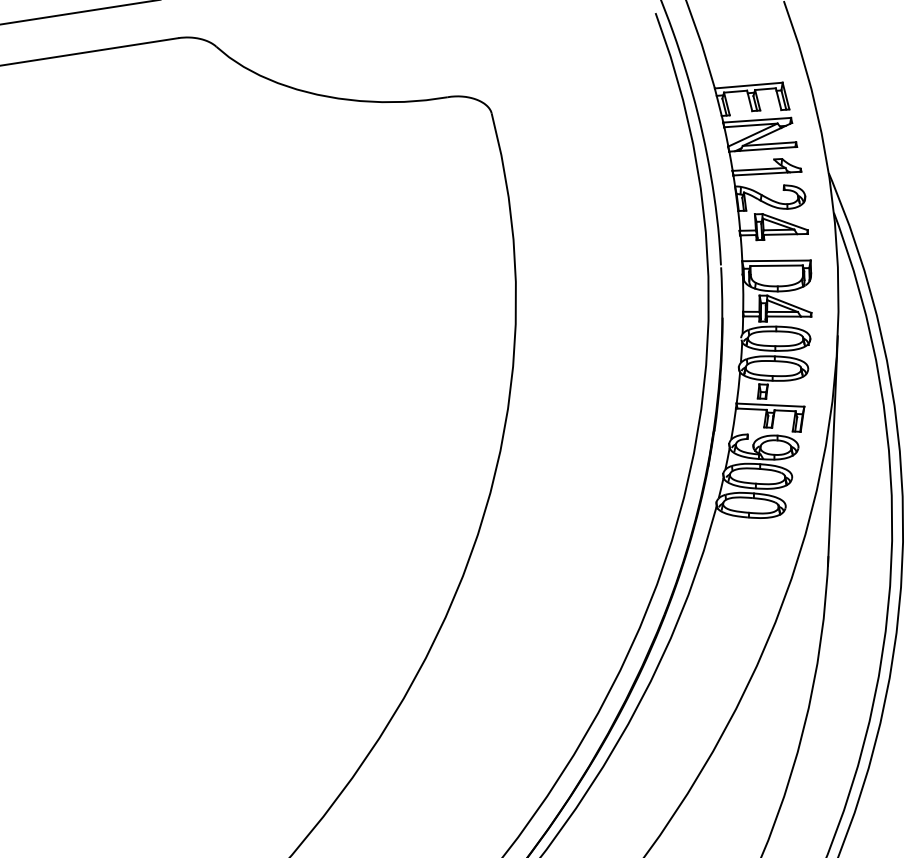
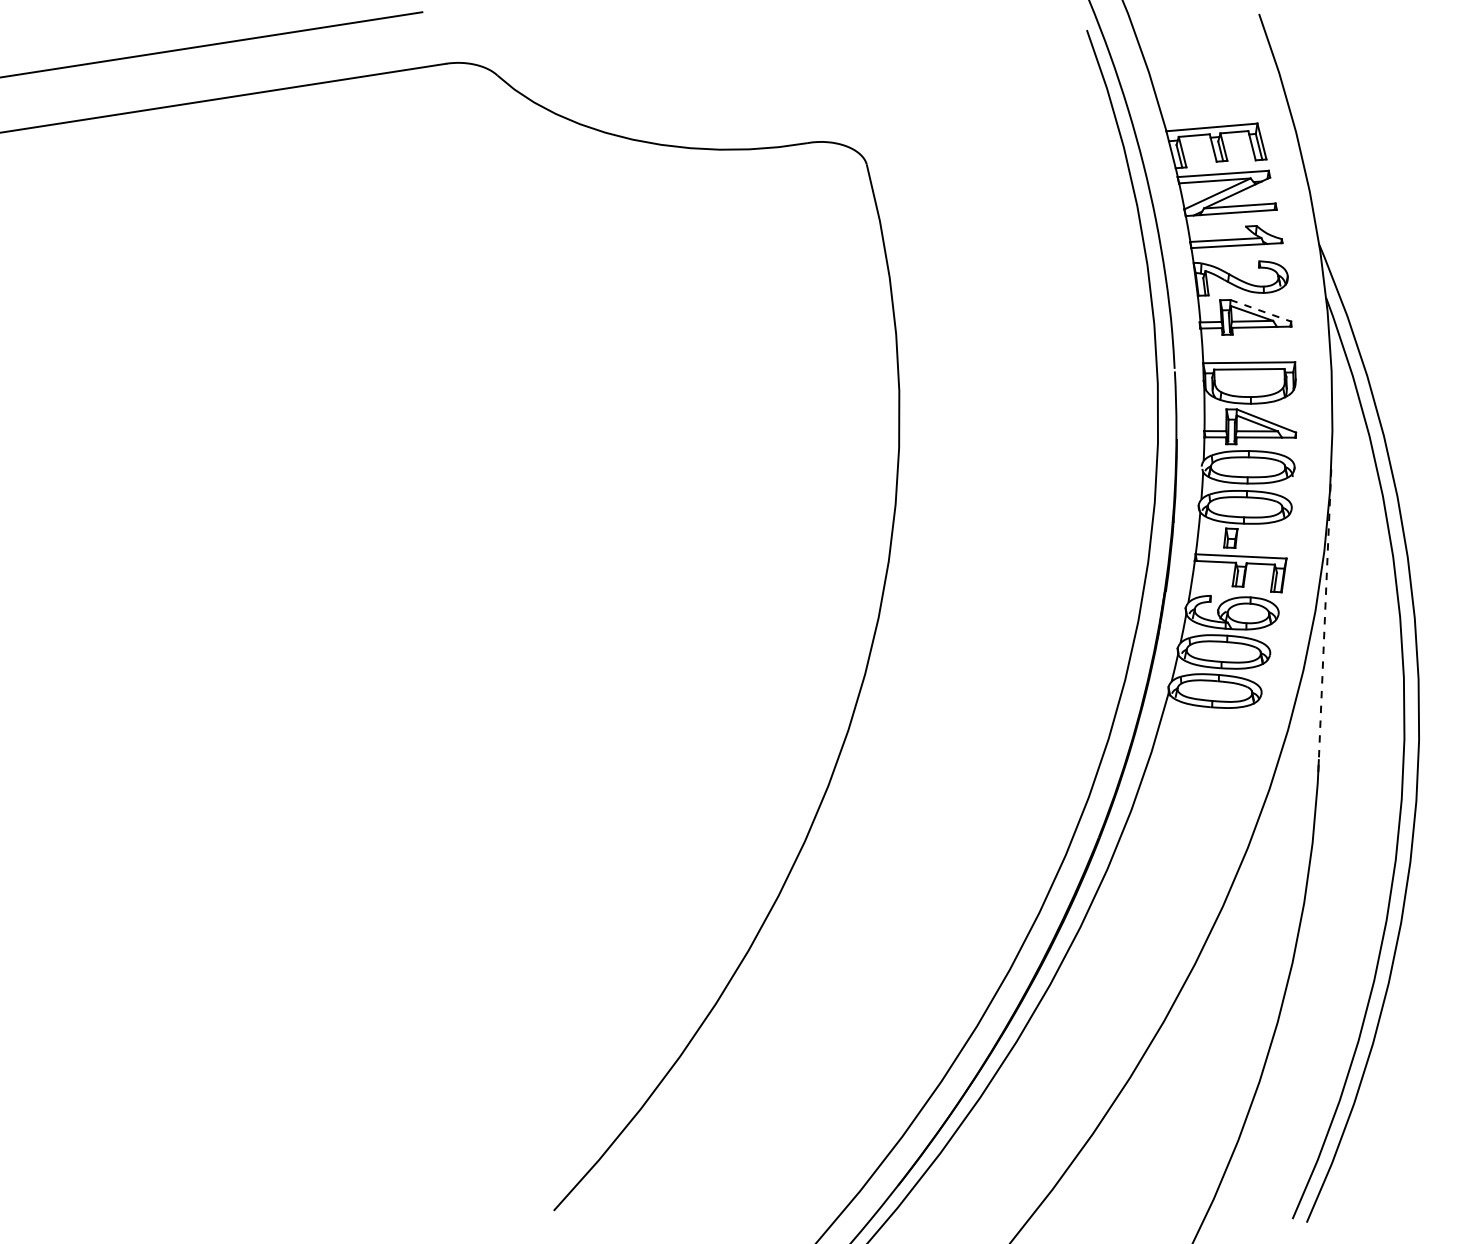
line: (785, 221) -> (1261, 310), solid -> dashed
line: (832, 450) -> (1324, 617), solid -> dashed

